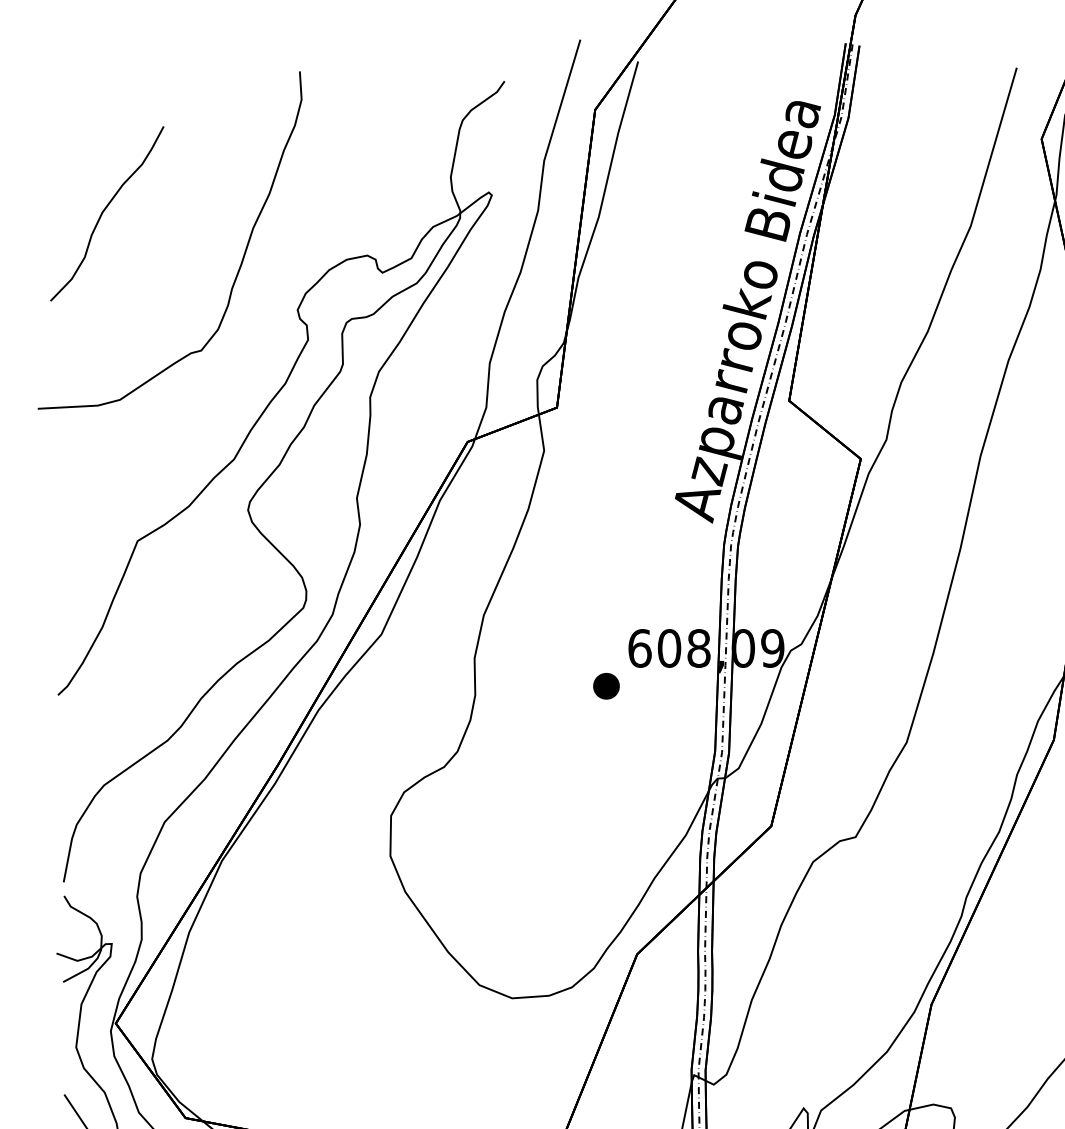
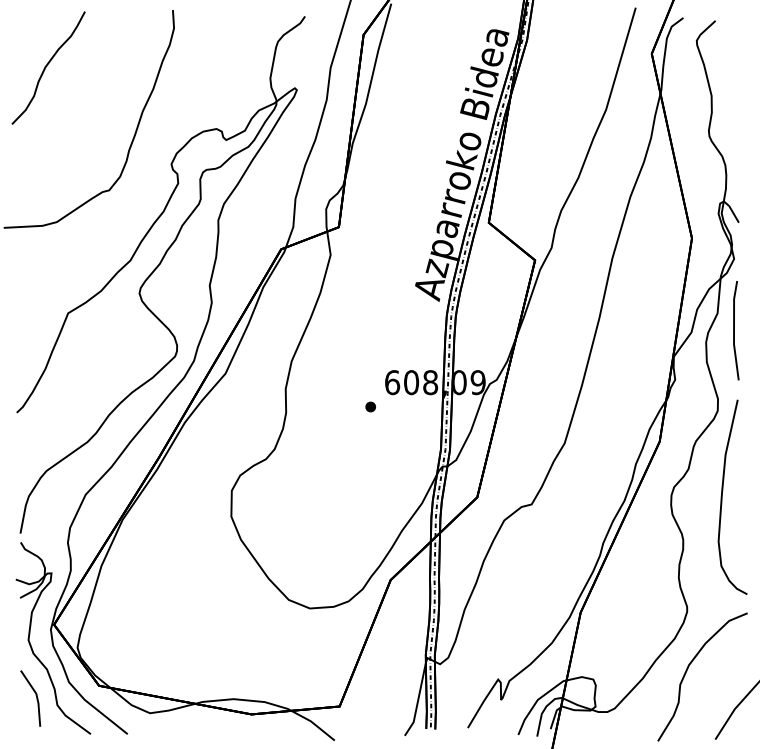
curve: (105, 211) -> (47, 66), moved
part: (605, 685) -> (370, 406), size x0.62

